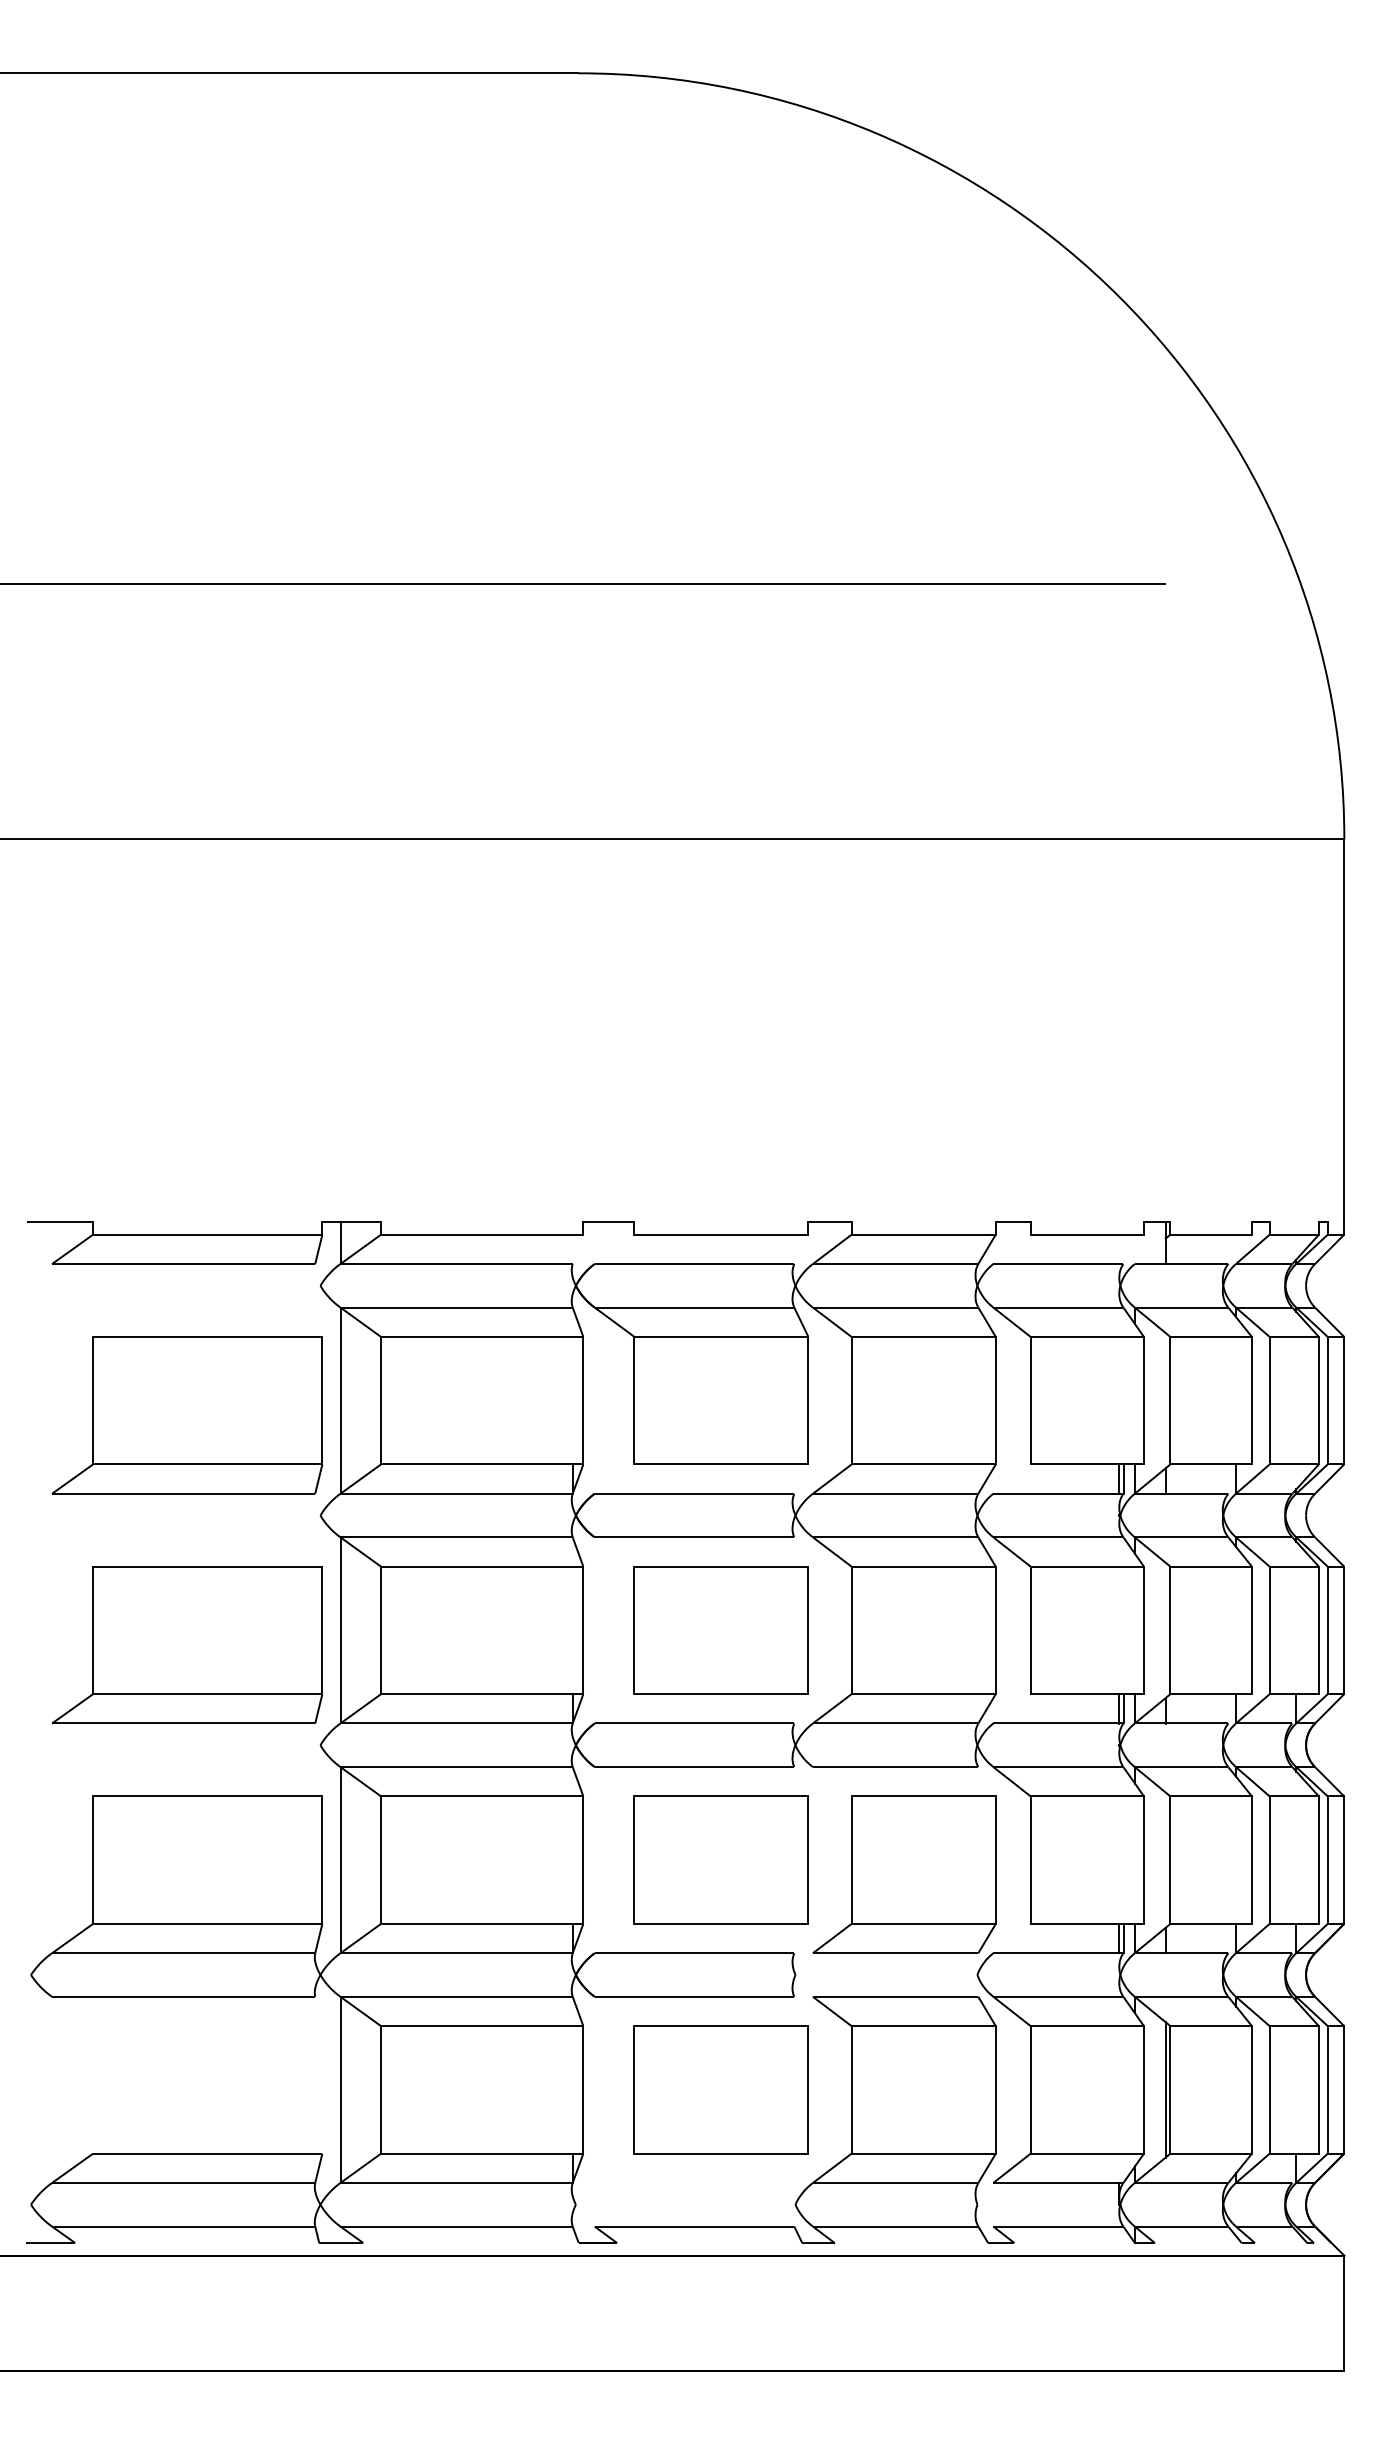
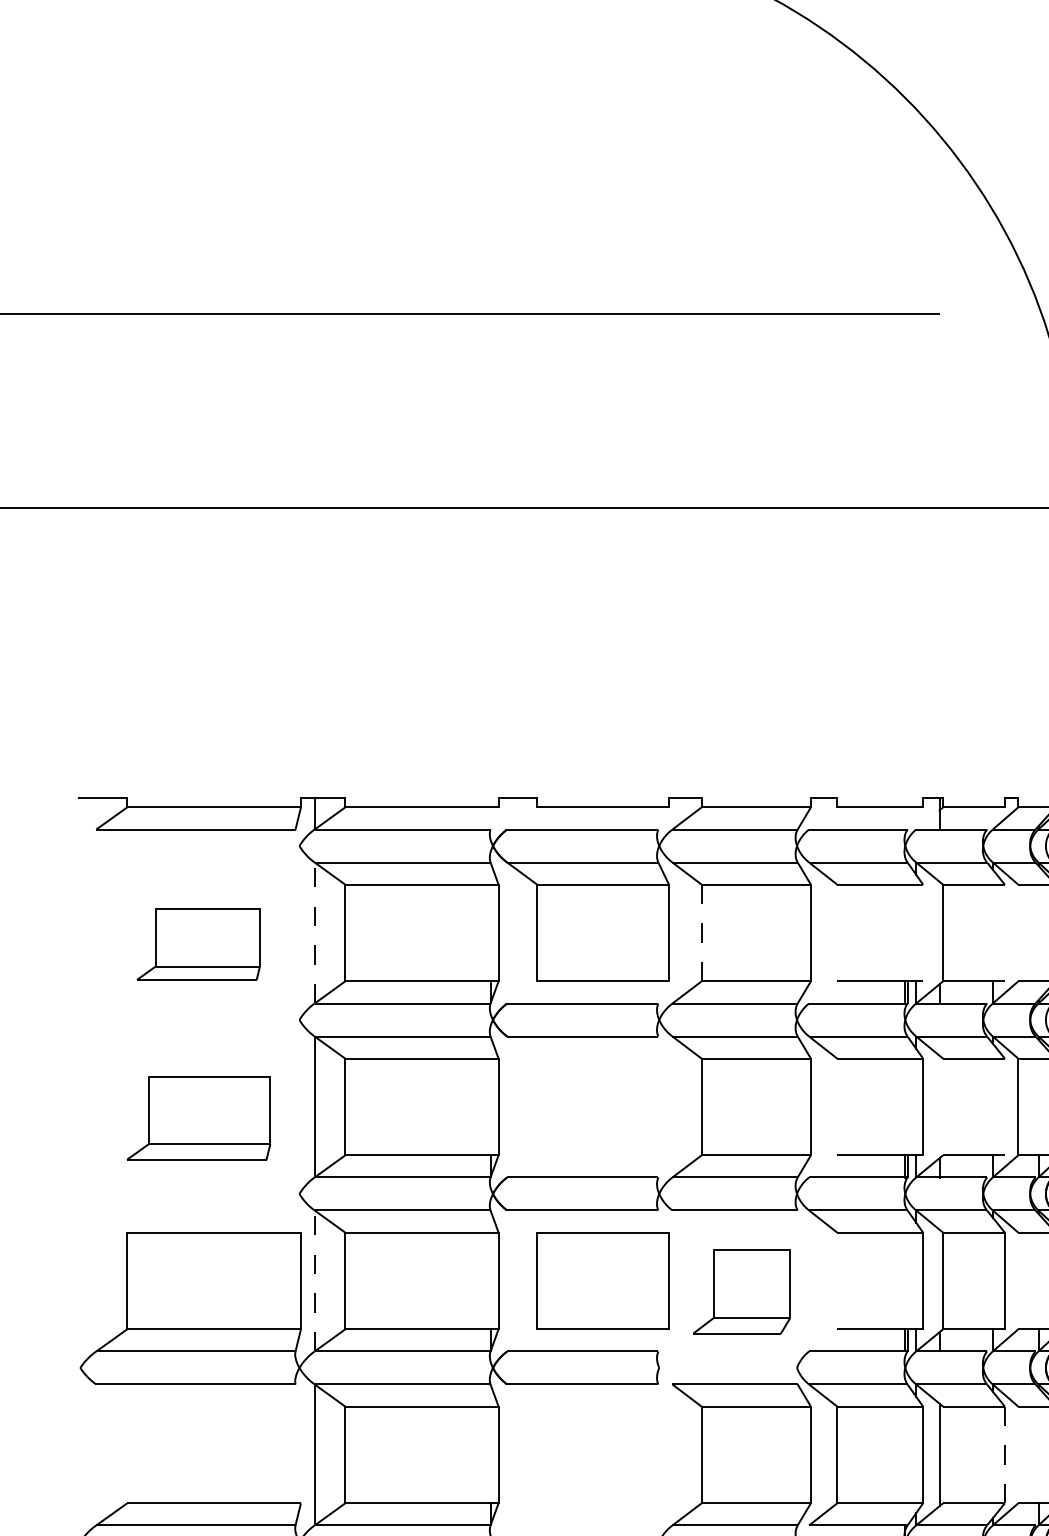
line: (340, 1400) -> (314, 932), solid -> dashed
line: (851, 1400) -> (701, 932), solid -> dashed
line: (1030, 1400) -> (837, 932), removed
line: (1143, 1400) -> (922, 932), removed
line: (1251, 1400) -> (1004, 932), removed
line: (1269, 1400) -> (1018, 932), removed
part: (186, 1415) -> (198, 944), size x0.6
part: (720, 1630) -> (602, 1107), removed
line: (1030, 1630) -> (837, 1107), removed
line: (1170, 1630) -> (943, 1107), removed
line: (1251, 1630) -> (1004, 1107), removed
part: (187, 1645) -> (198, 1118), size x0.7
line: (1030, 1859) -> (837, 1280), removed
line: (1269, 1859) -> (1018, 1280), removed
line: (340, 1860) -> (314, 1281), solid -> dashed
part: (904, 1874) -> (741, 1291), size x0.7
part: (720, 2089) -> (602, 1454), removed
line: (1170, 2089) -> (943, 1454), removed
line: (1251, 2089) -> (1004, 1454), solid -> dashed
line: (1269, 2089) -> (1018, 1454), removed

